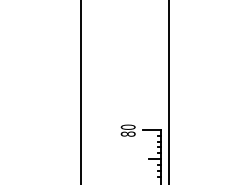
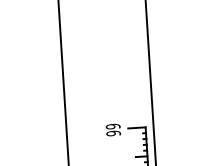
text: (128, 130) -> (113, 129), 80 -> 99

